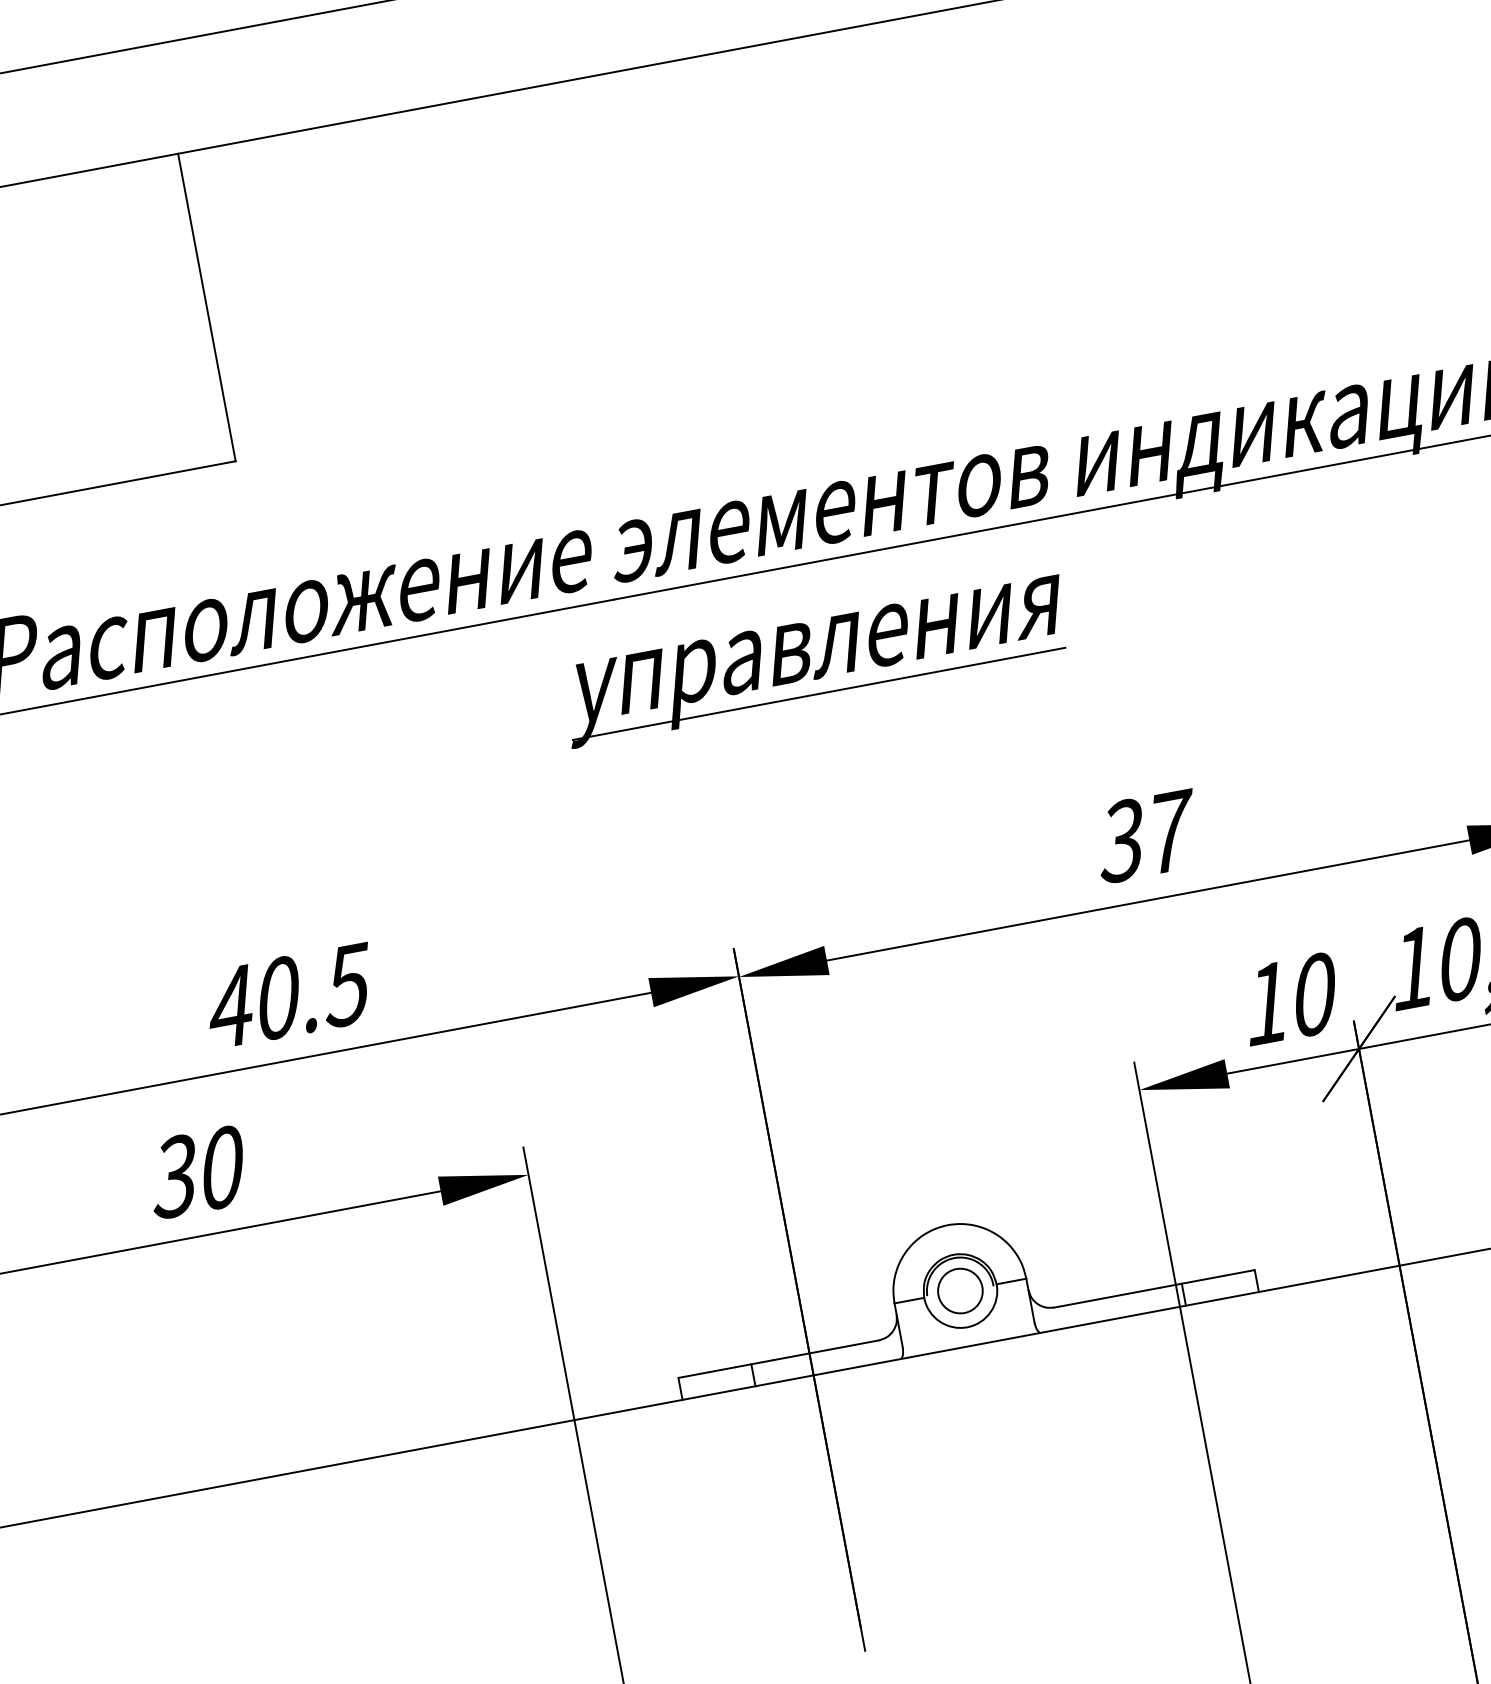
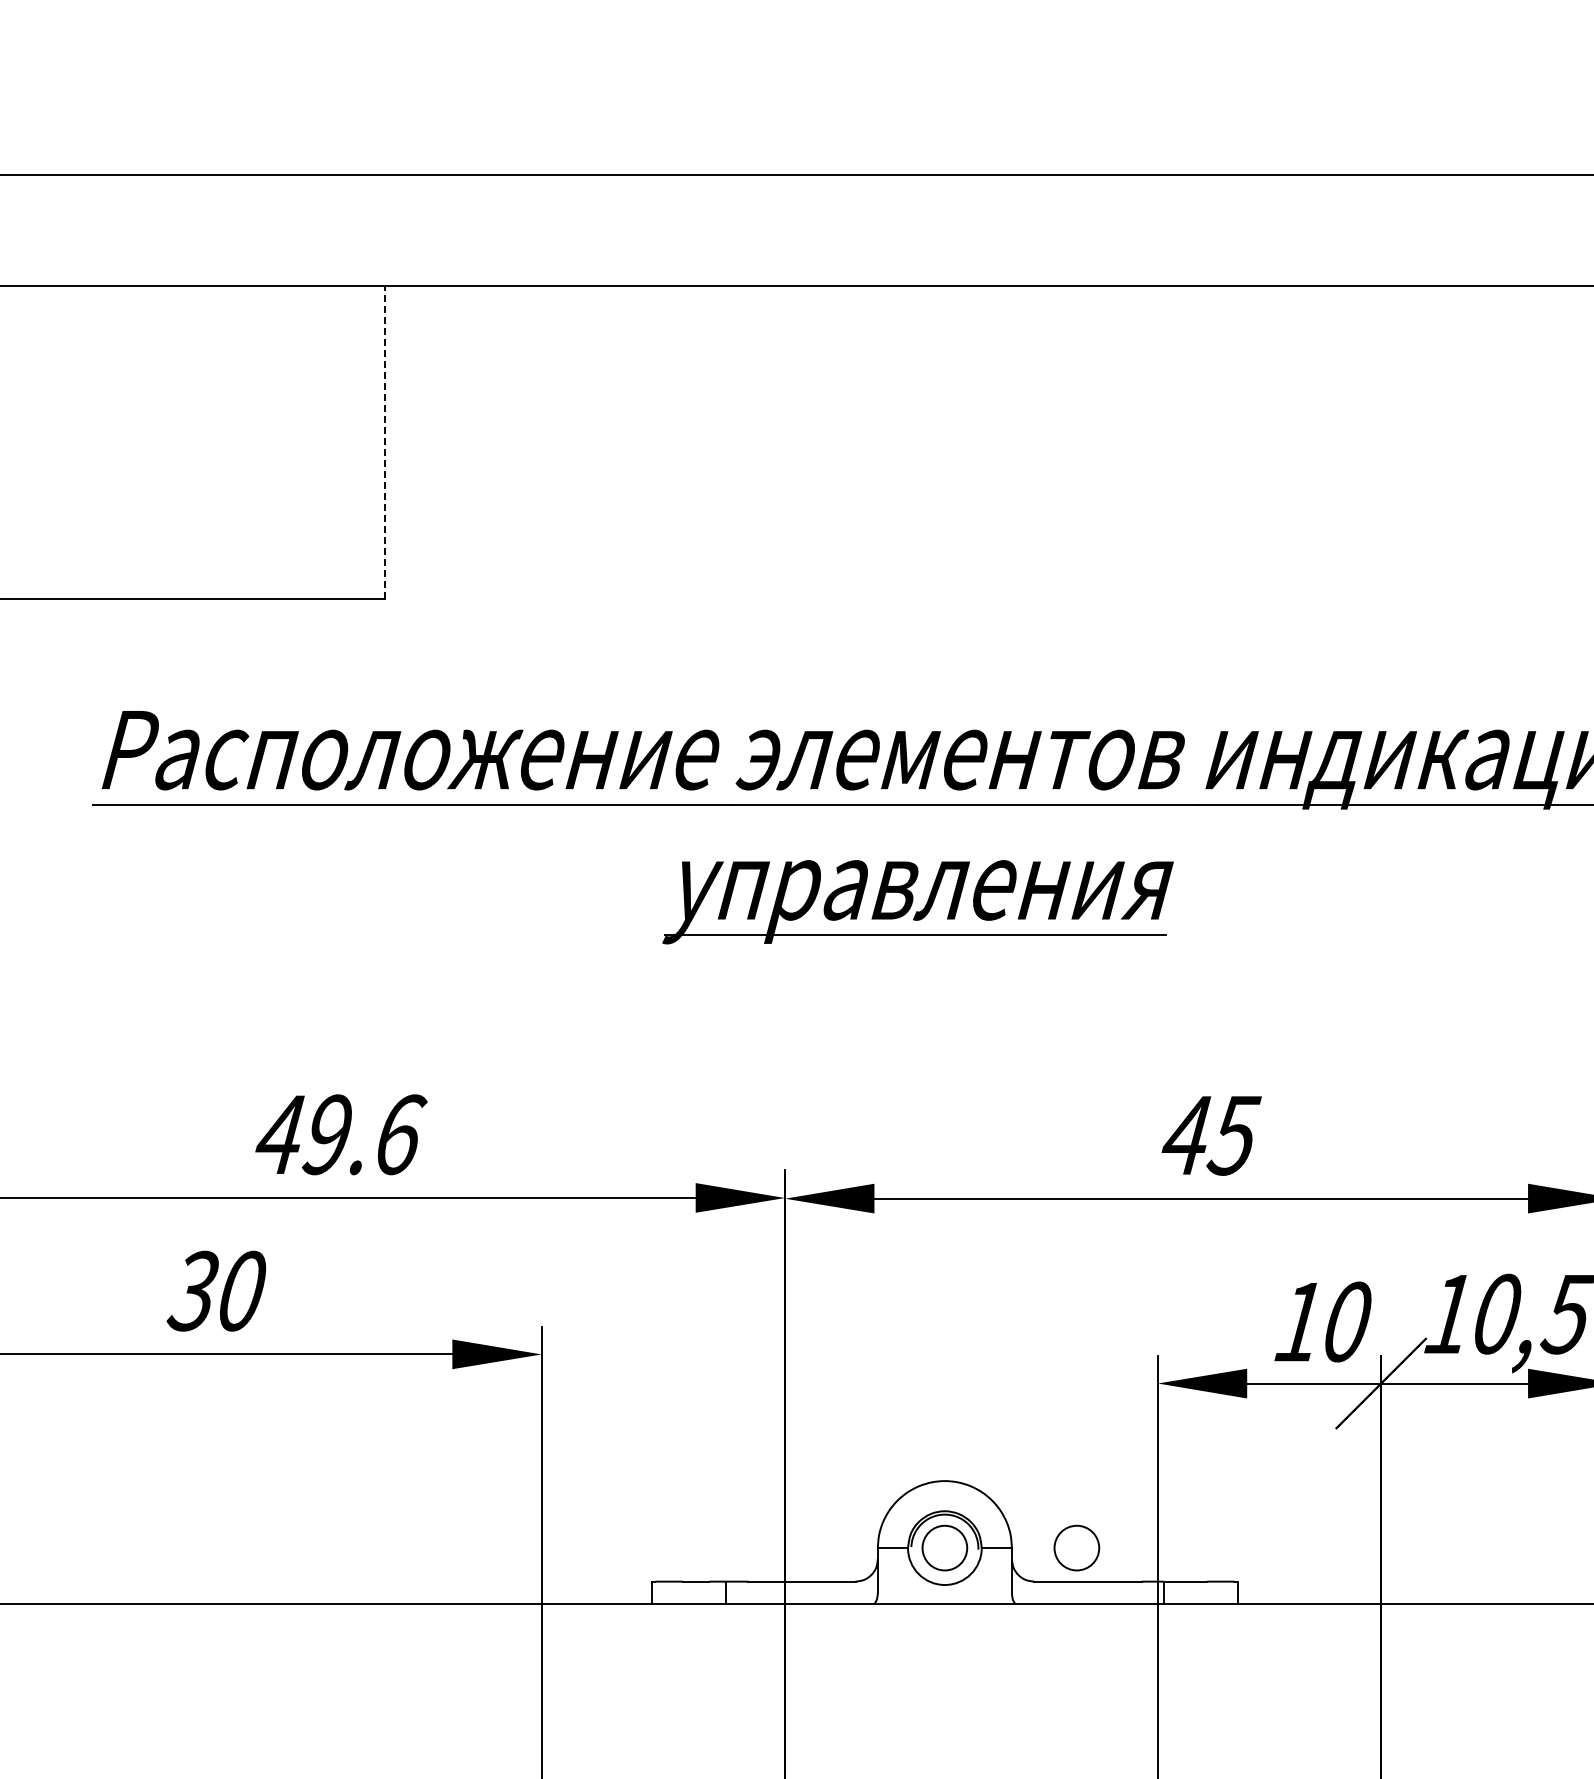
line: (207, 307) -> (385, 442), solid -> dashed
text: (1147, 836) -> (1212, 1135), 37 -> 45
text: (313, 991) -> (364, 1134), 40.5 -> 49.6
circle: (1089, 1266) -> (1076, 1547), added

